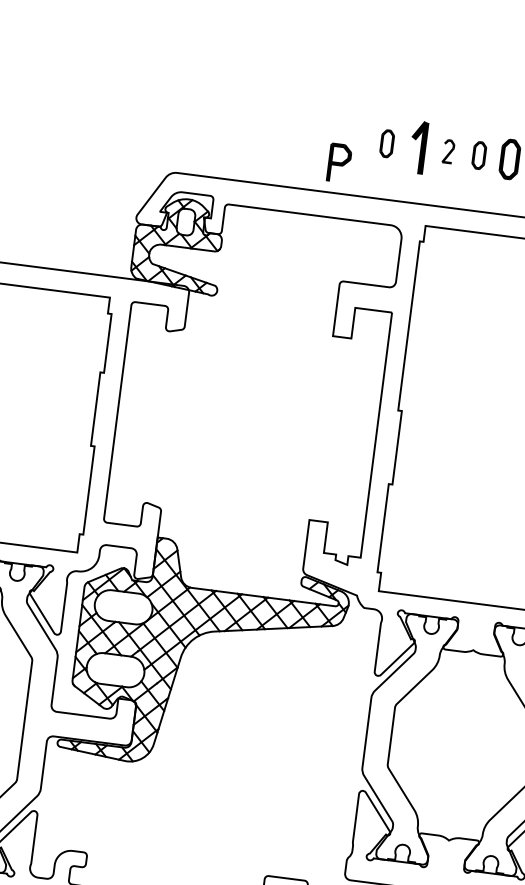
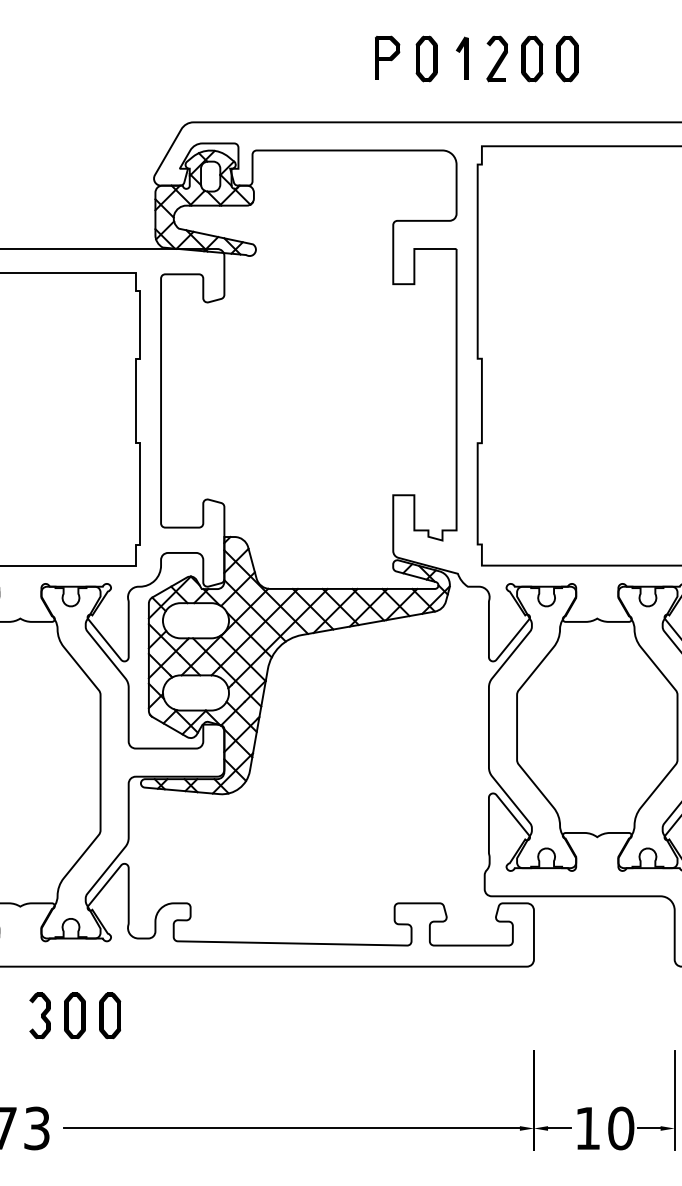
part: (387, 143) -> (426, 58), size x1.43
part: (418, 146) -> (462, 57), size x0.71
part: (448, 151) -> (496, 58), size x1.67
part: (479, 155) -> (532, 58), size x1.43
part: (339, 162) -> (387, 57), moved

